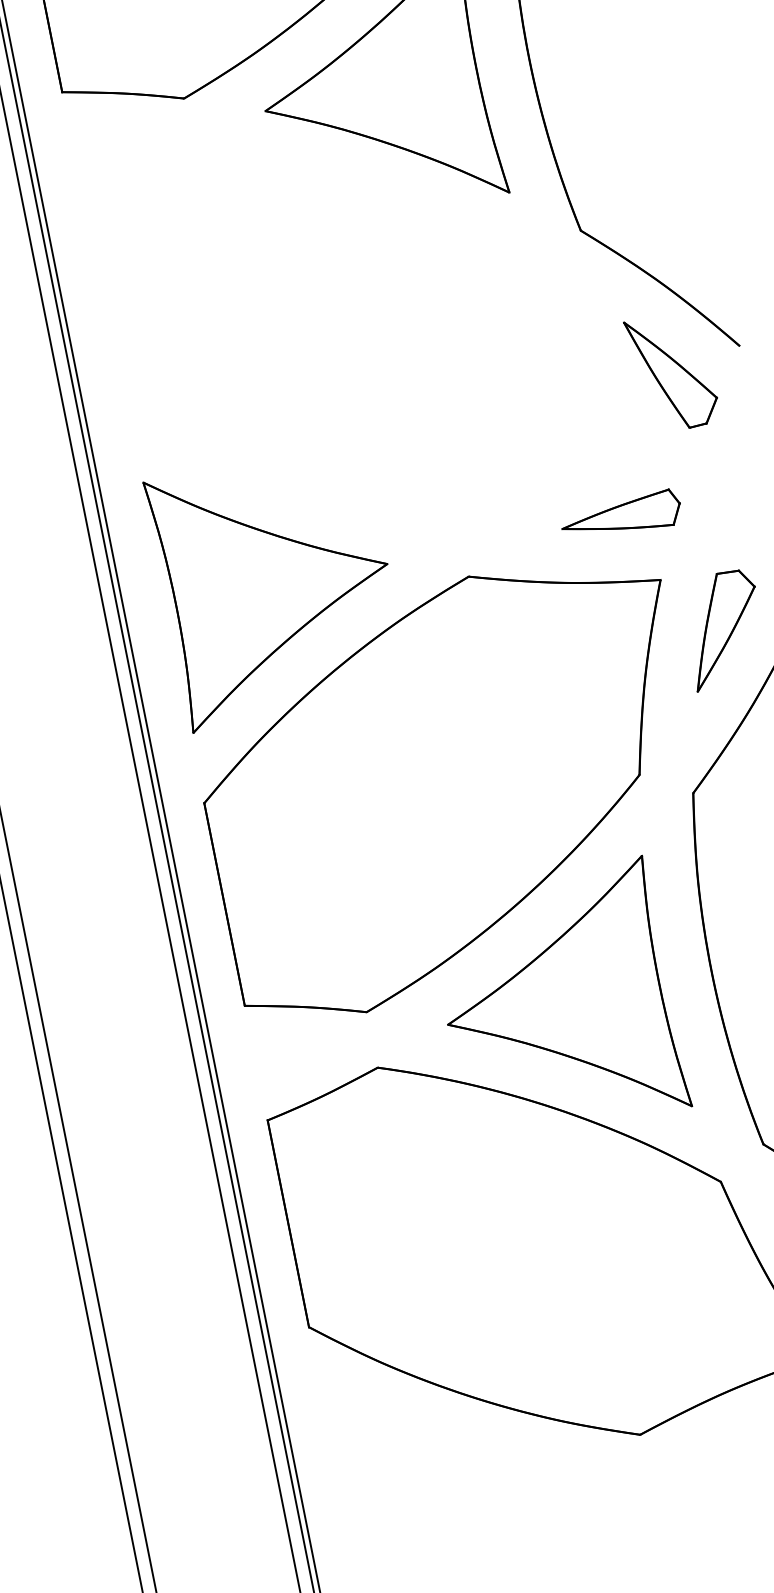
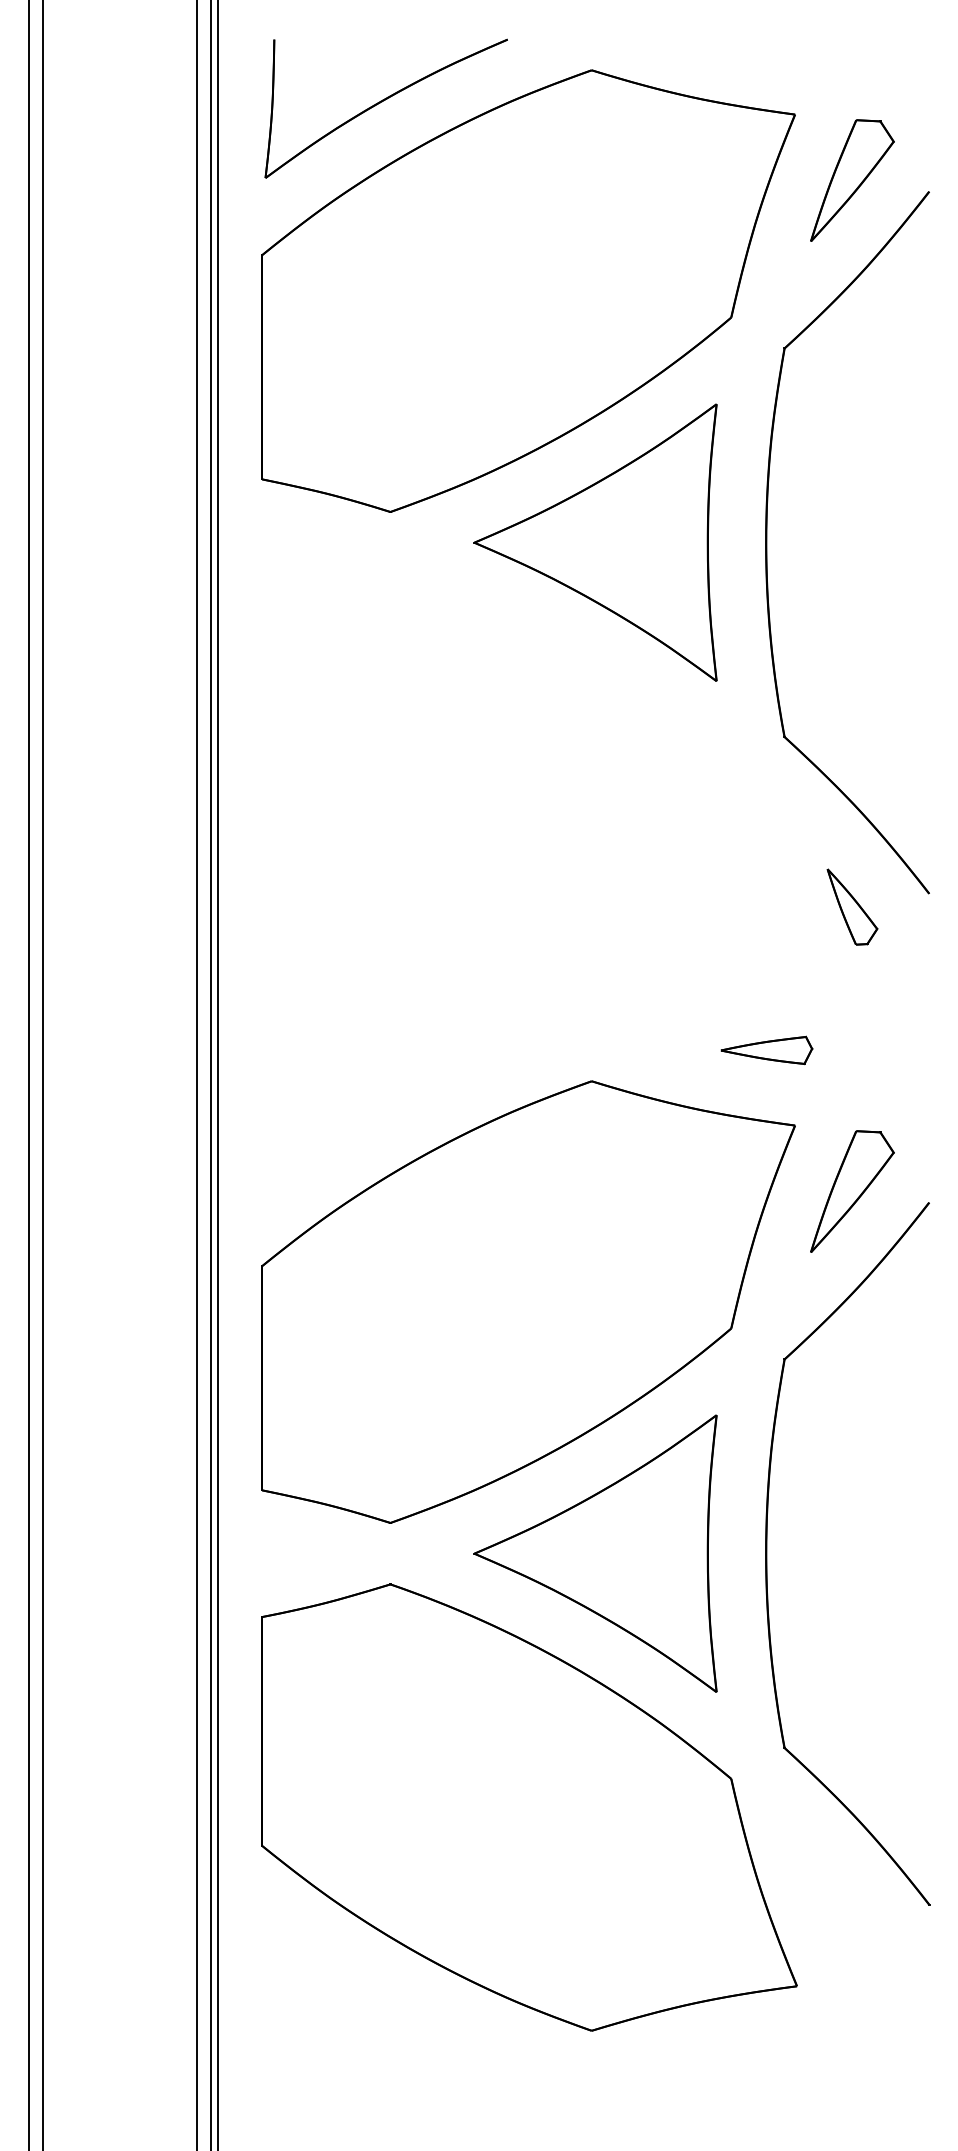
part: (672, 371) -> (852, 906), size x0.6
part: (621, 517) -> (766, 1050), size x0.7
part: (276, 586) -> (385, 1050), removed

